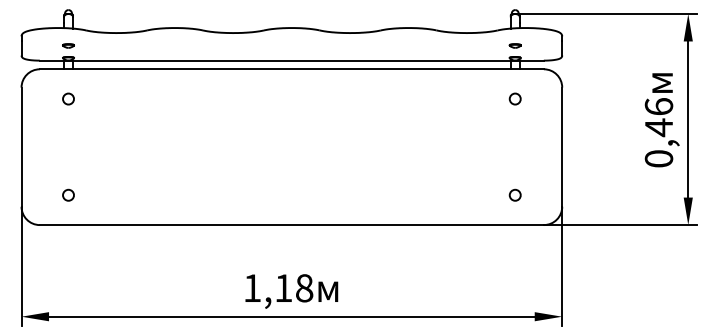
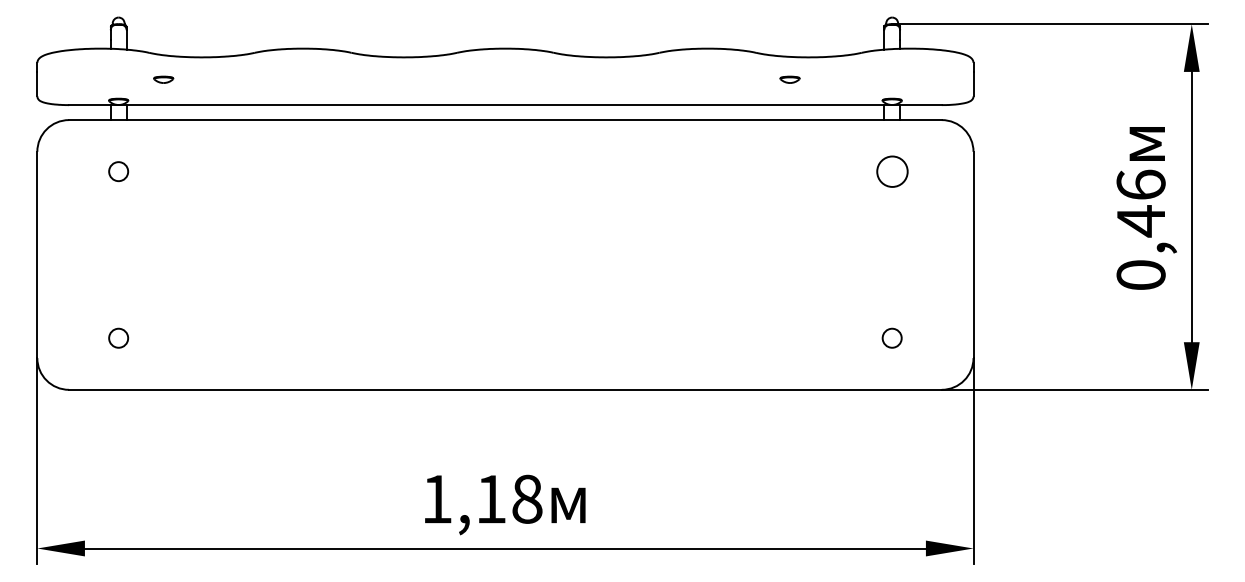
part: (68, 45) -> (163, 78), moved
part: (514, 45) -> (788, 78), moved
circle: (514, 98) -> (890, 170), size x1.6

